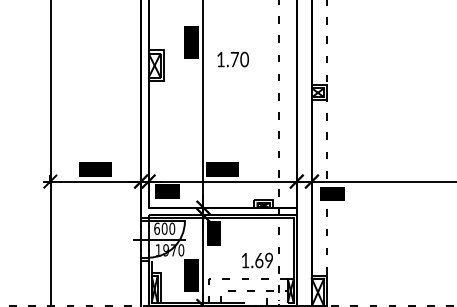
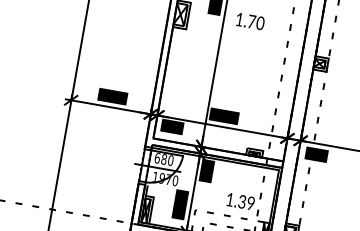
text: (164, 228) -> (164, 159), 600 -> 680
text: (259, 259) -> (242, 201), 1.69 -> 1.39

